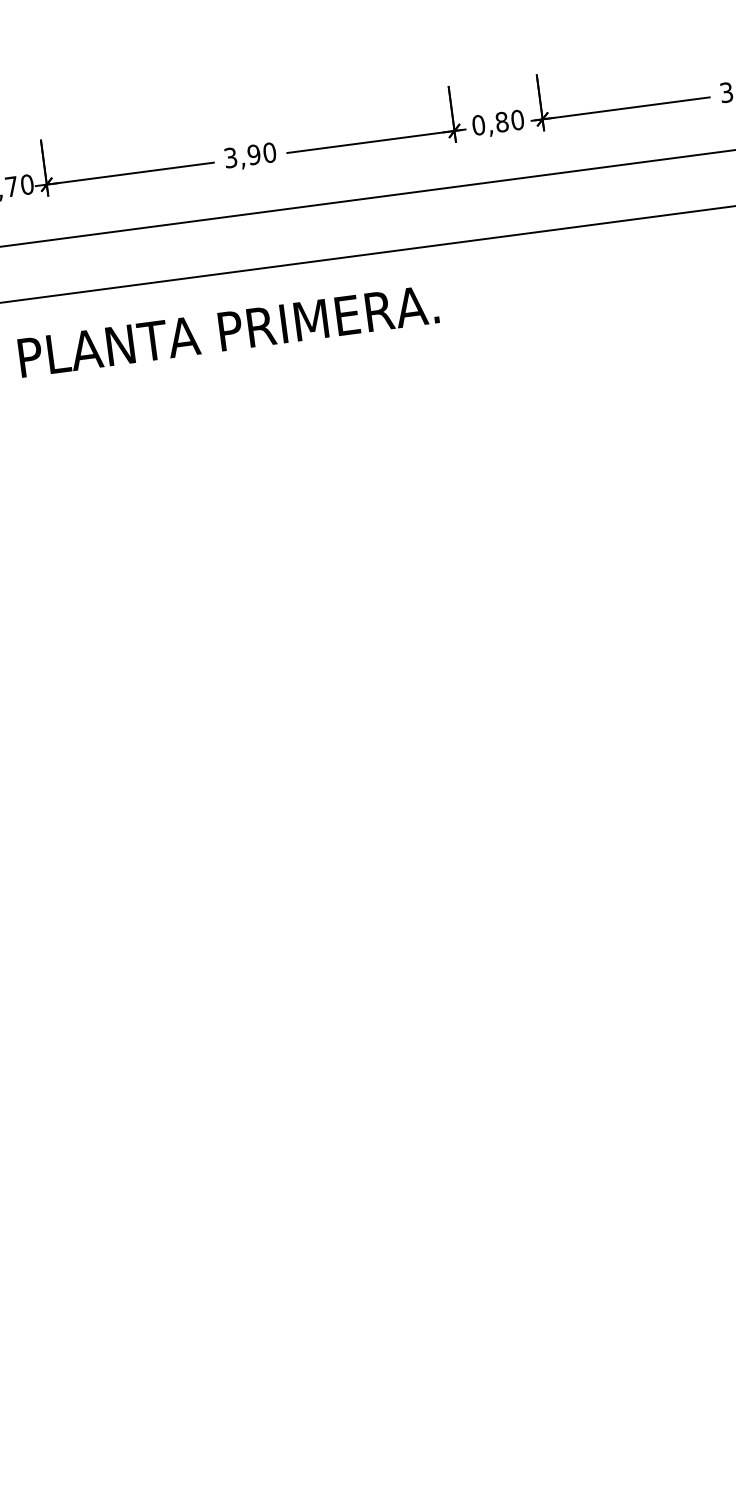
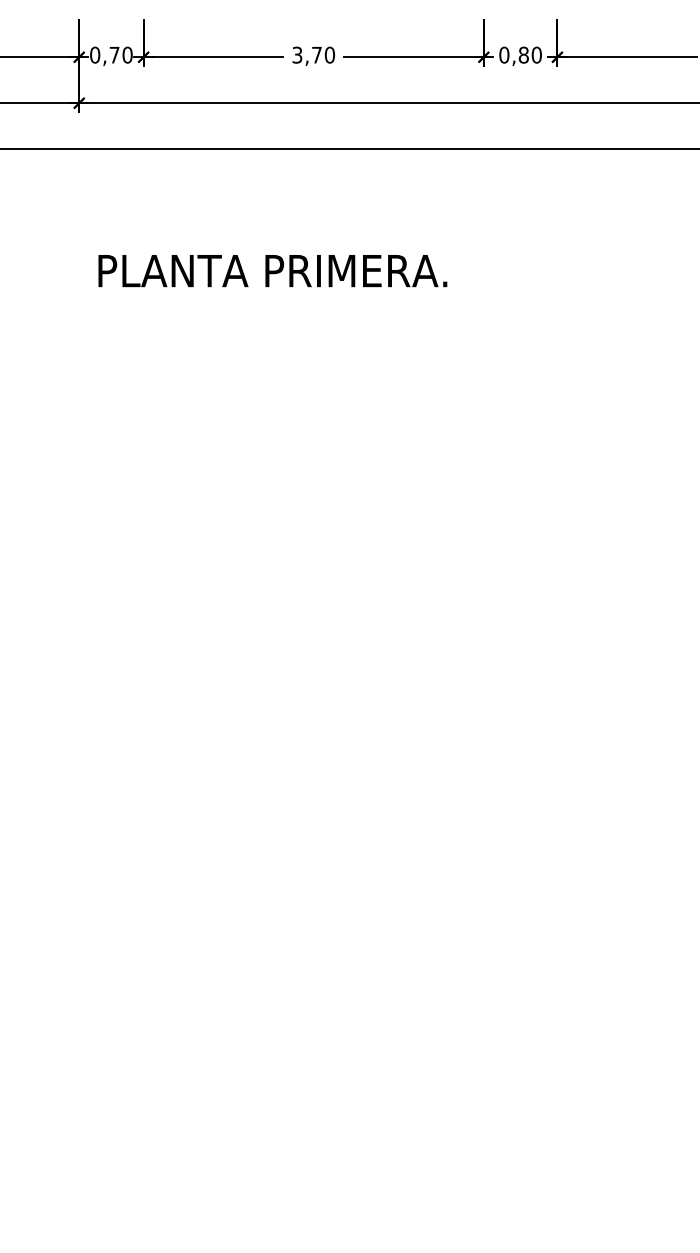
text: (253, 154) -> (316, 54), 3,90 -> 3,70
text: (228, 331) -> (272, 271), moved

